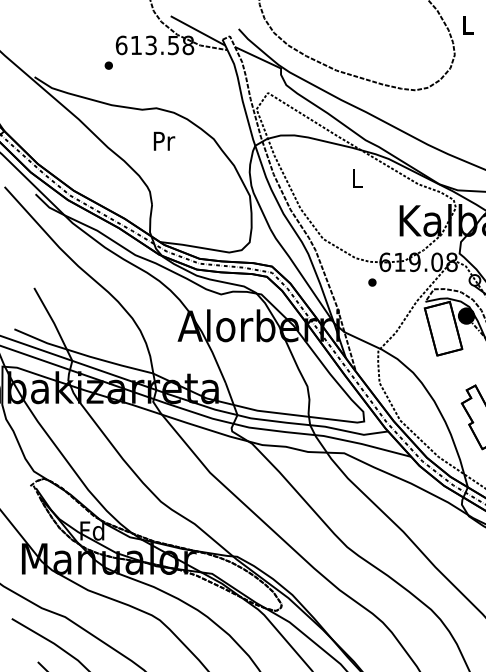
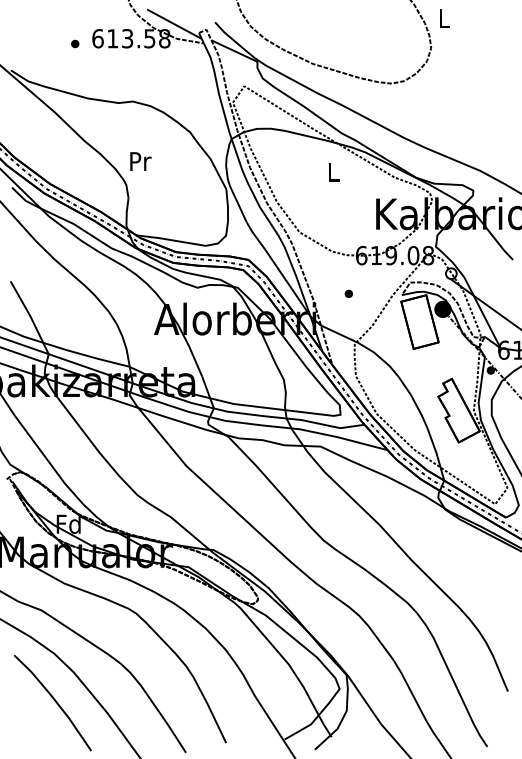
part: (109, 65) -> (75, 43), moved
text: (164, 141) -> (140, 161), moved
part: (372, 282) -> (348, 293), moved

